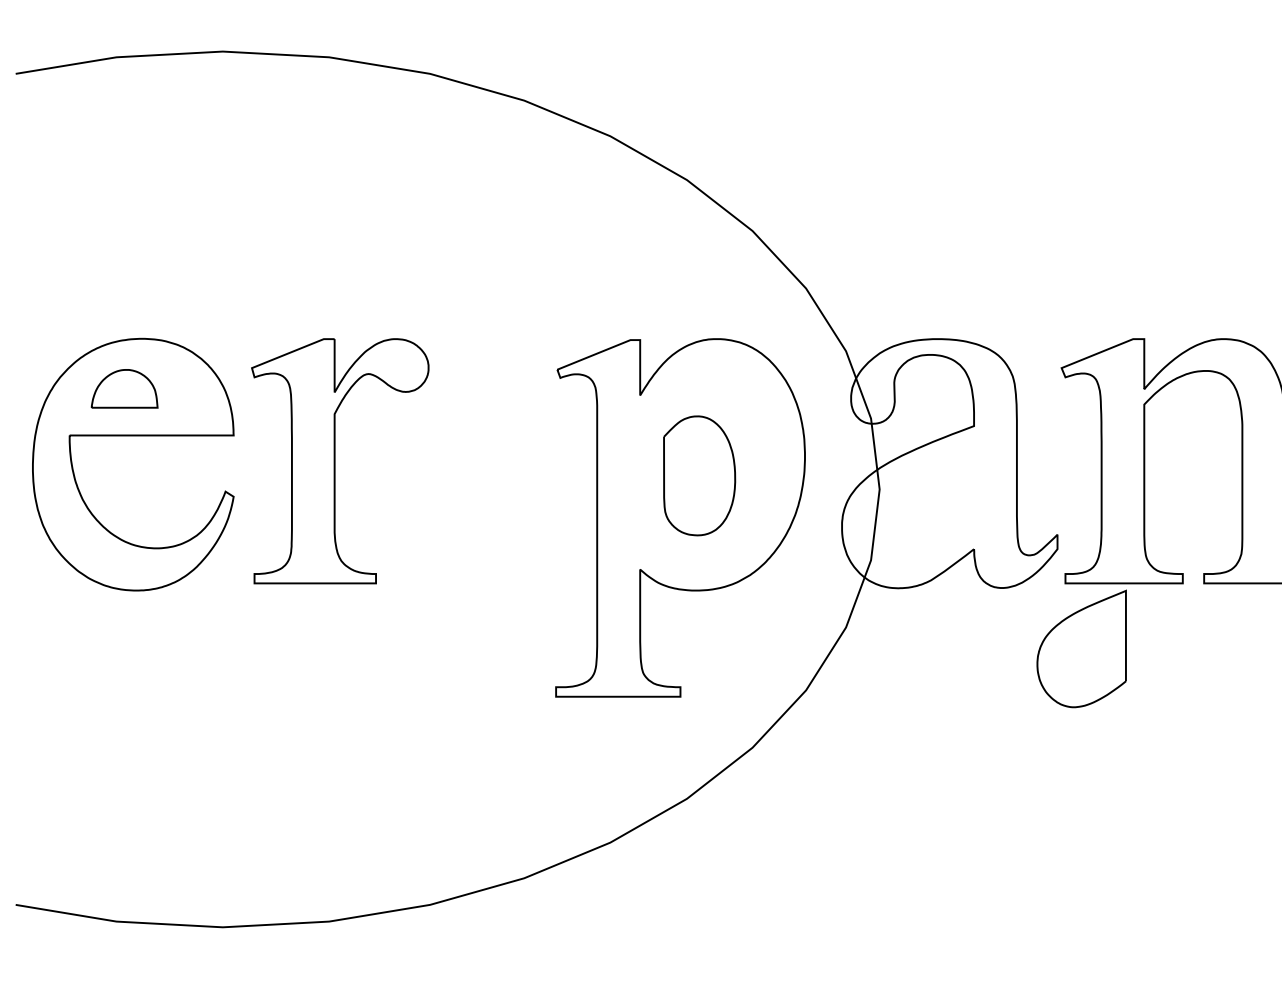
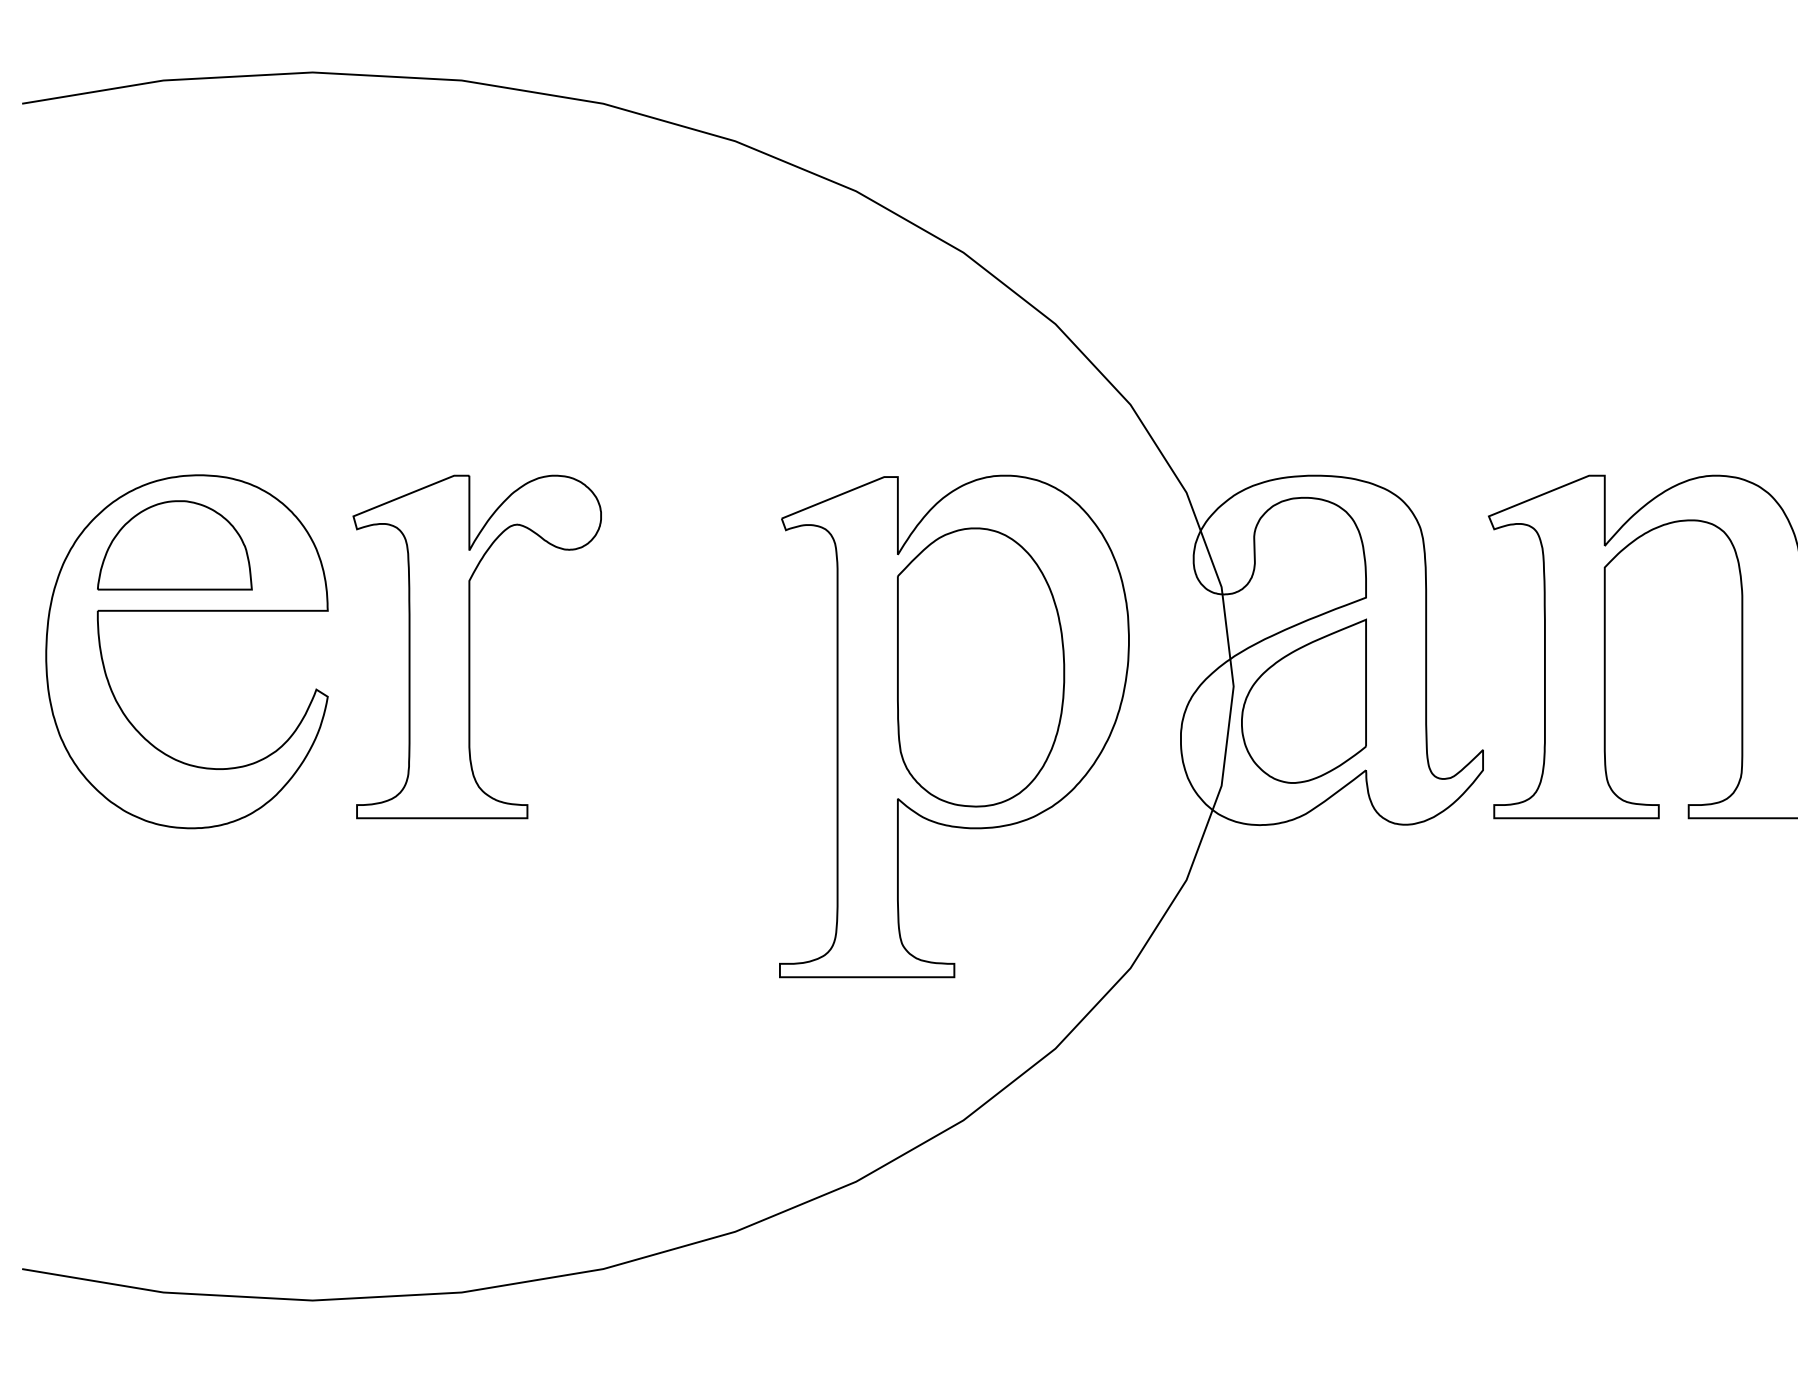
part: (124, 388) -> (174, 545), size x1.67
part: (699, 475) -> (981, 667), size x1.67
part: (1081, 648) -> (1303, 700), moved

